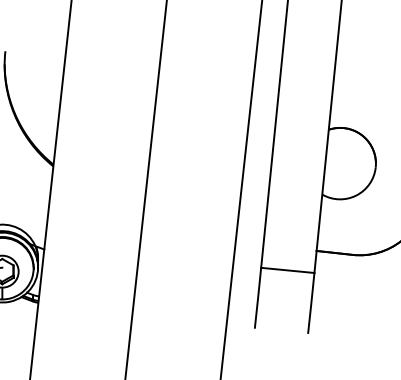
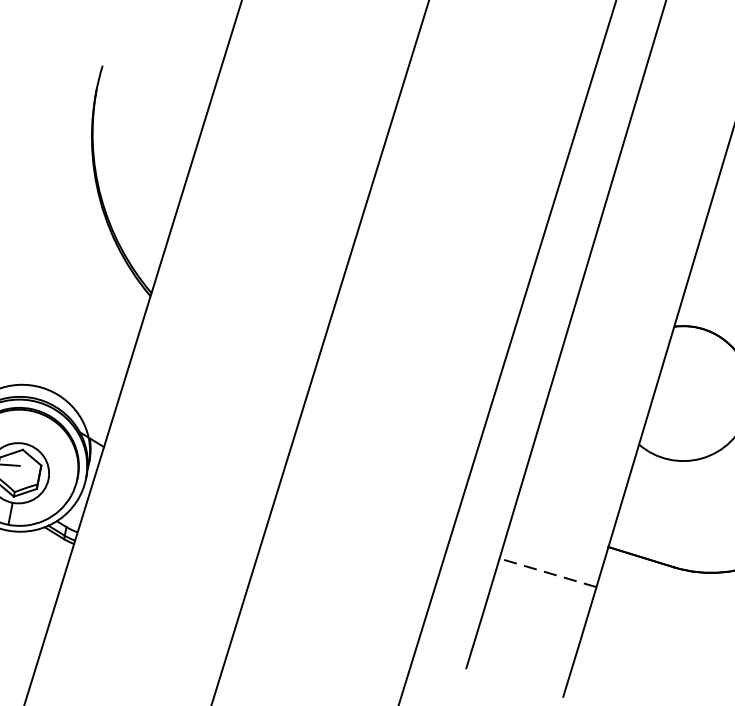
line: (287, 270) -> (547, 572), solid -> dashed

